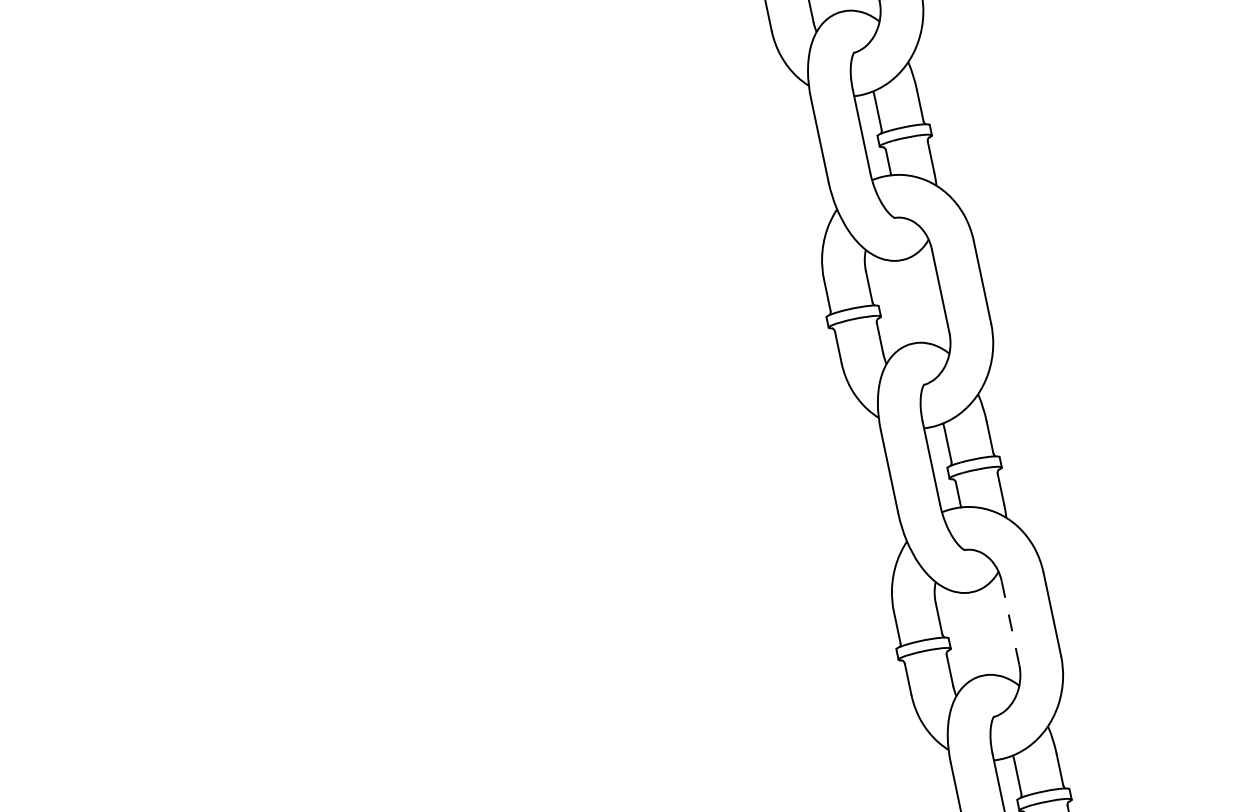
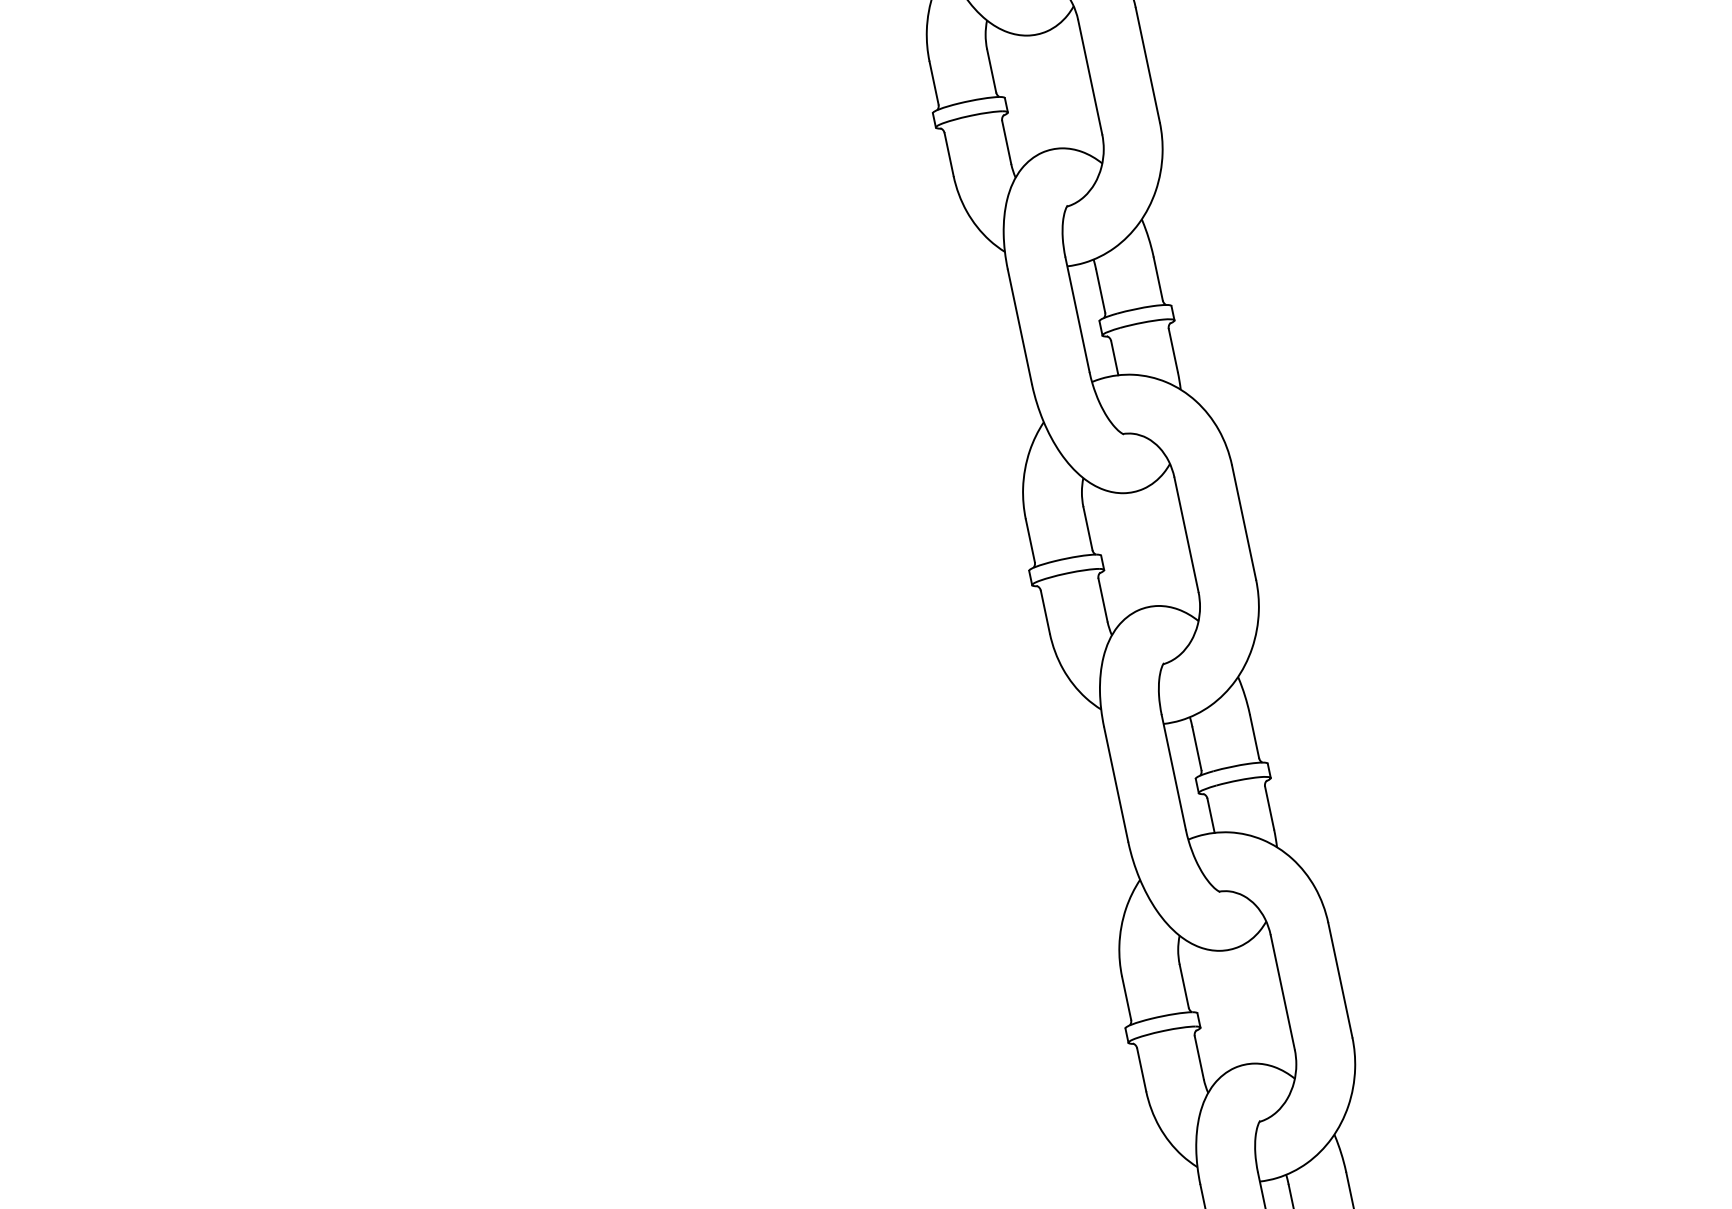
line: (1010, 622) -> (1282, 991), dashed -> solid

